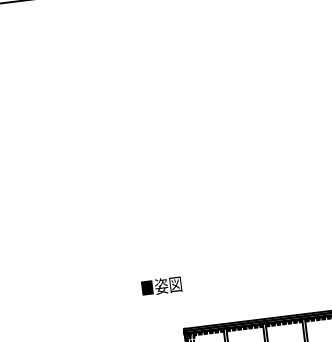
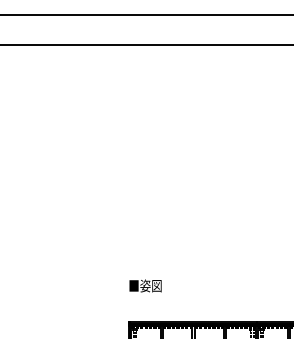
text: (161, 285) -> (145, 285), moved

